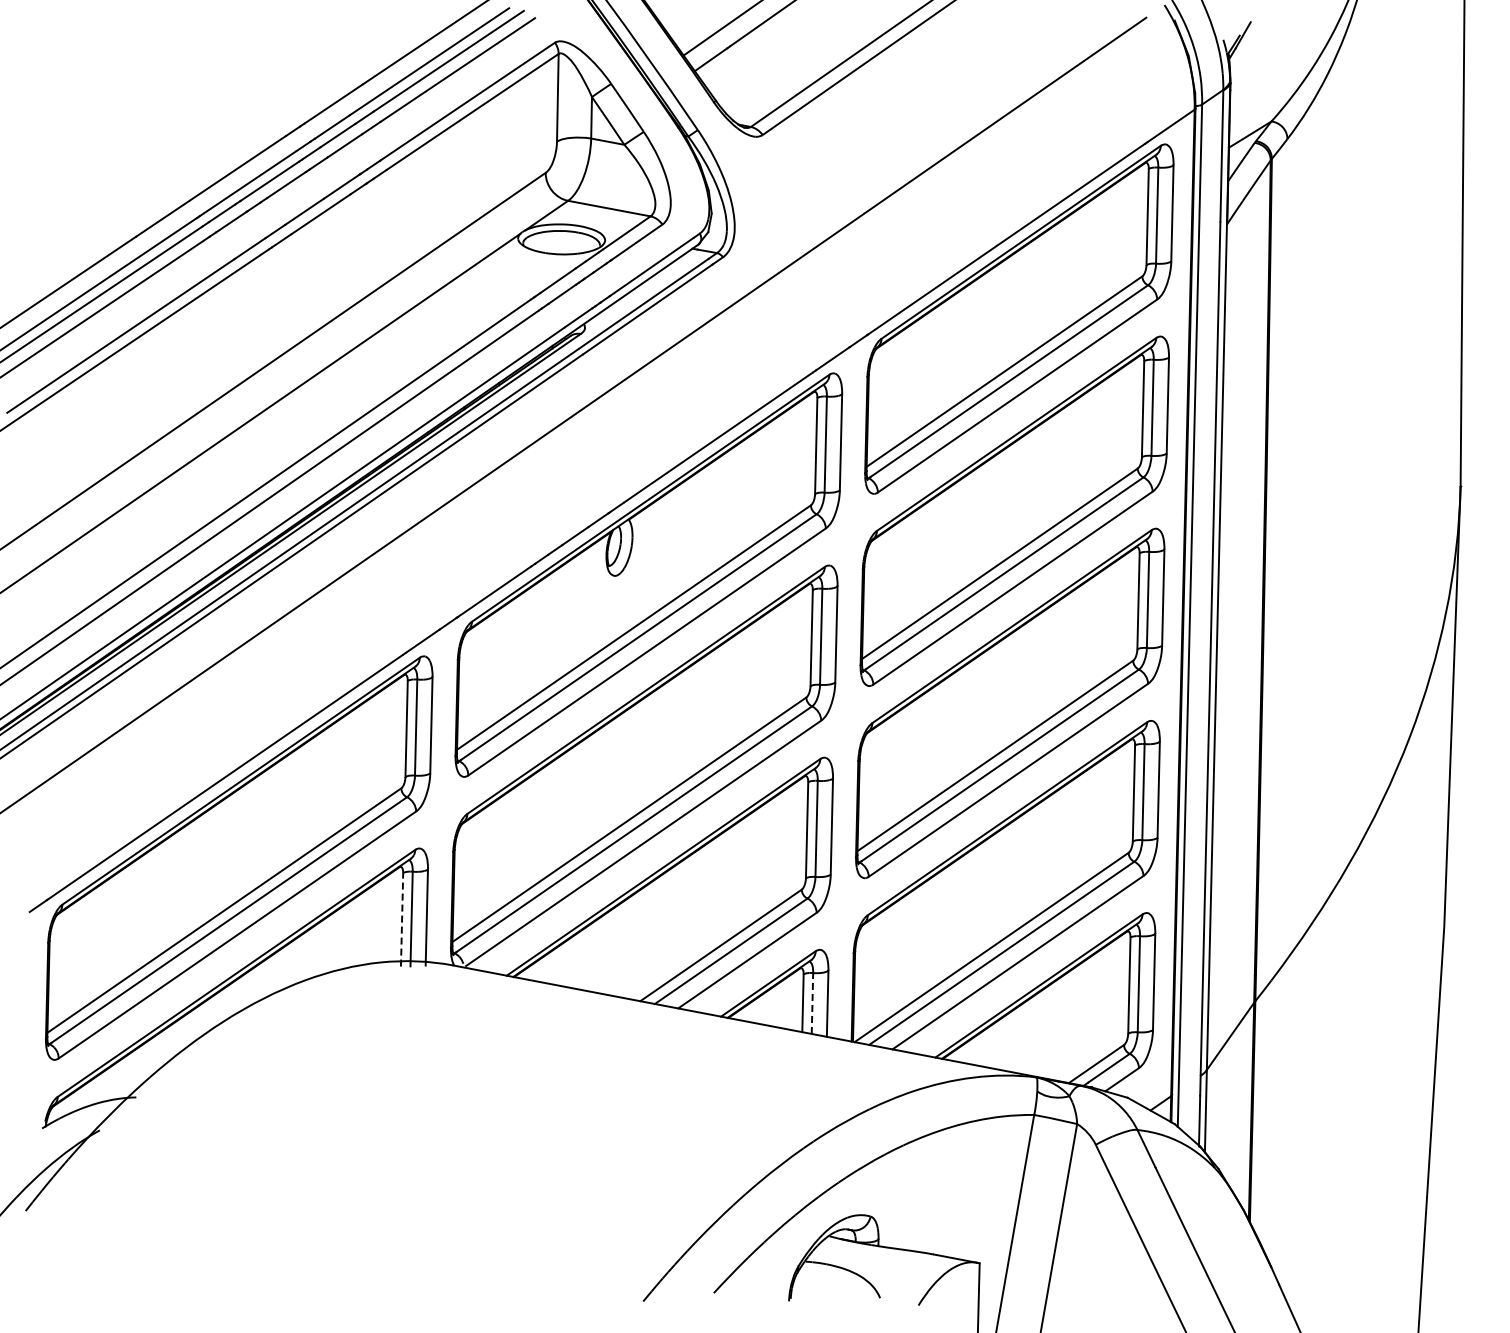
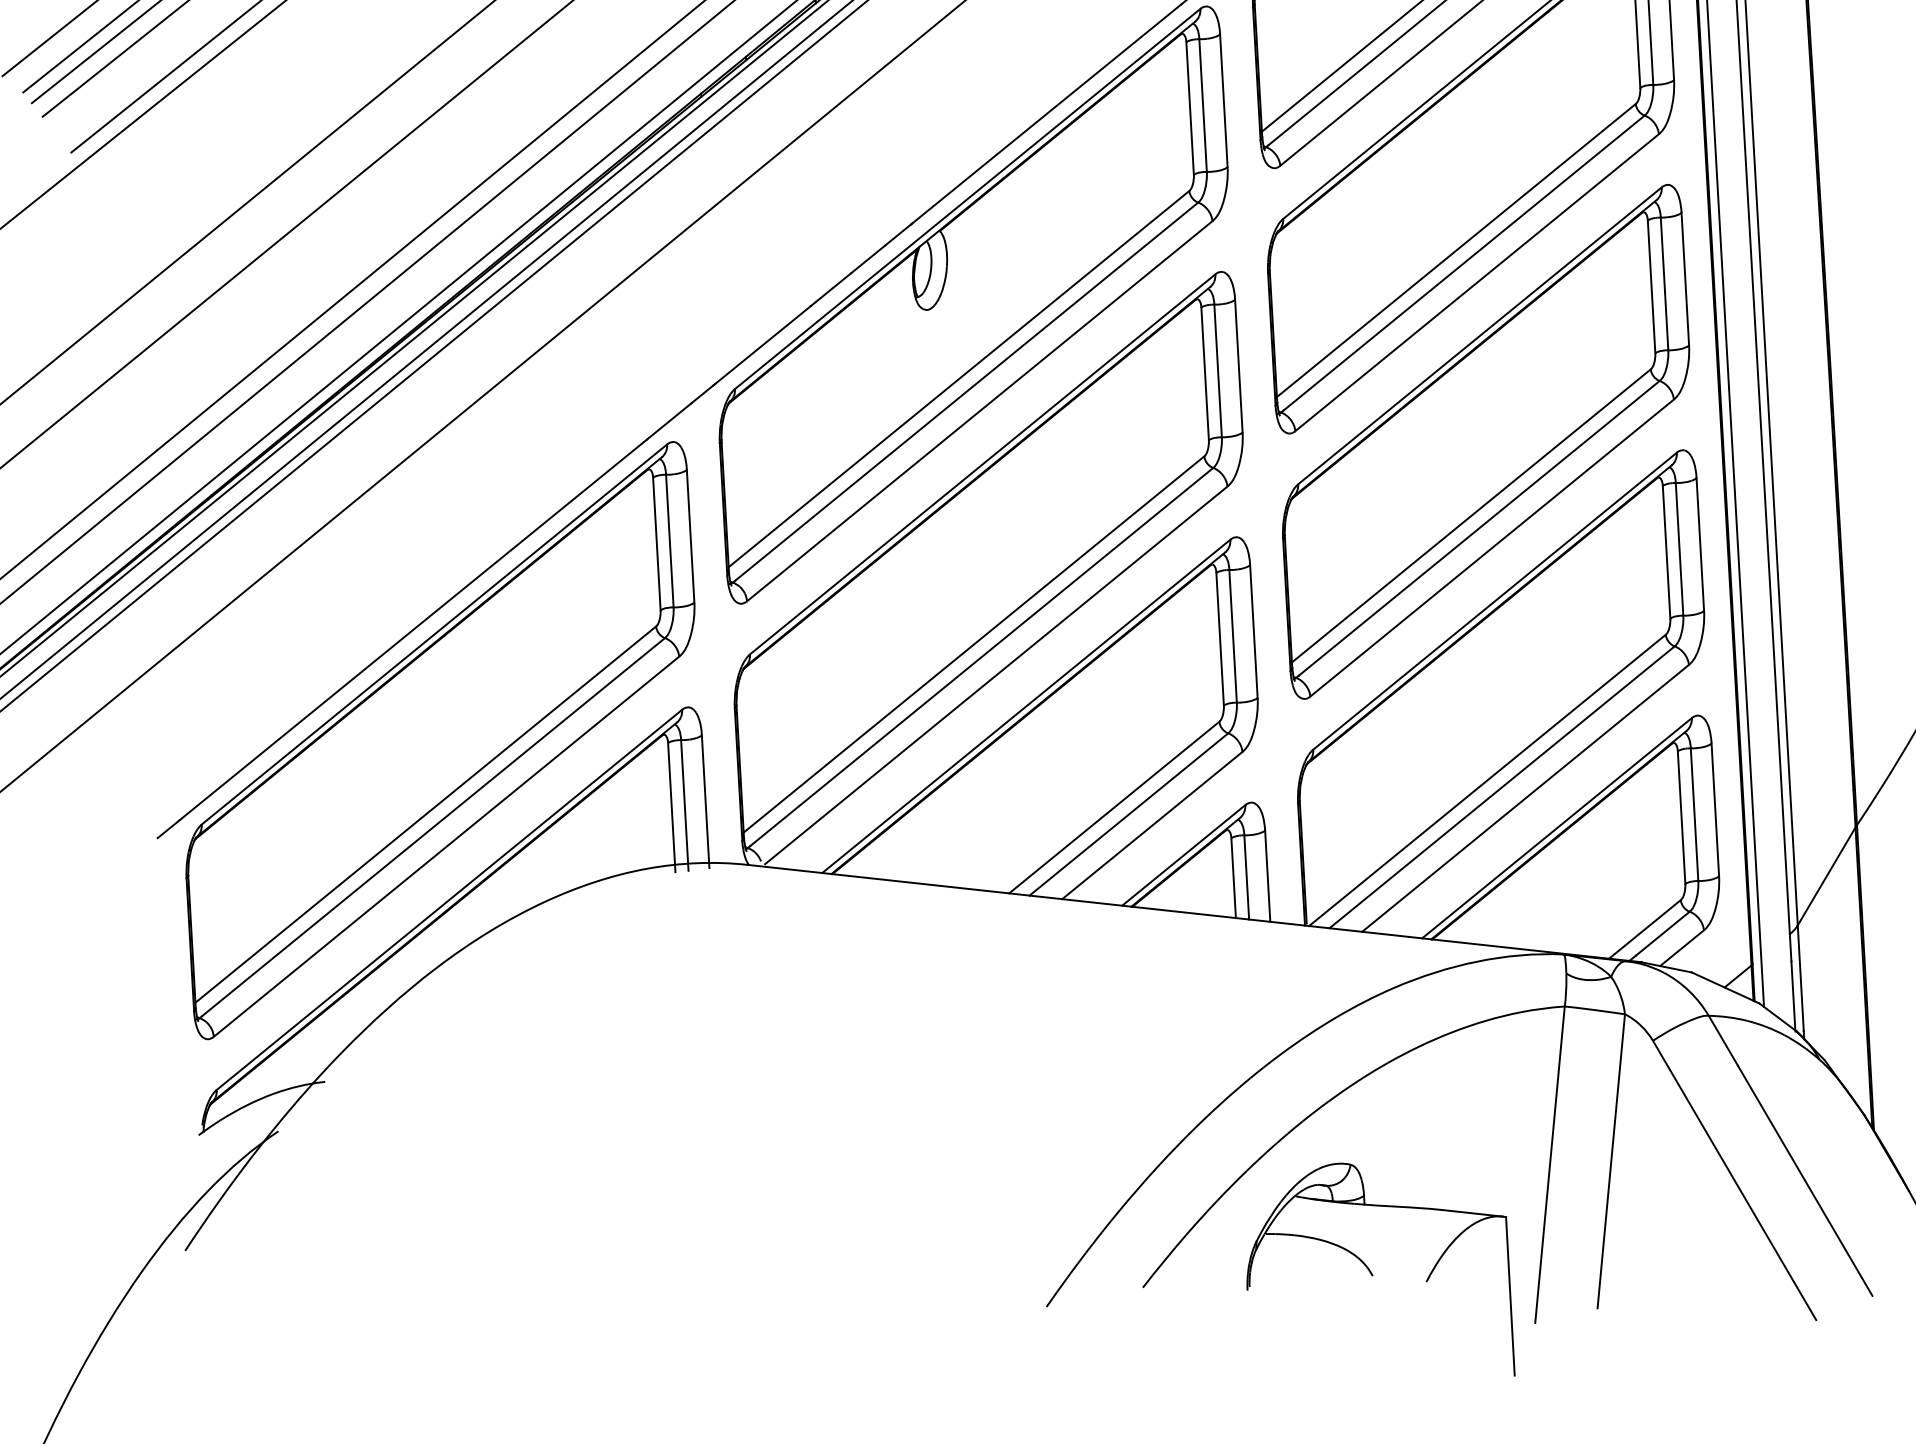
line: (402, 919) -> (672, 807), dashed -> solid
line: (812, 1003) -> (1246, 877), dashed -> solid

